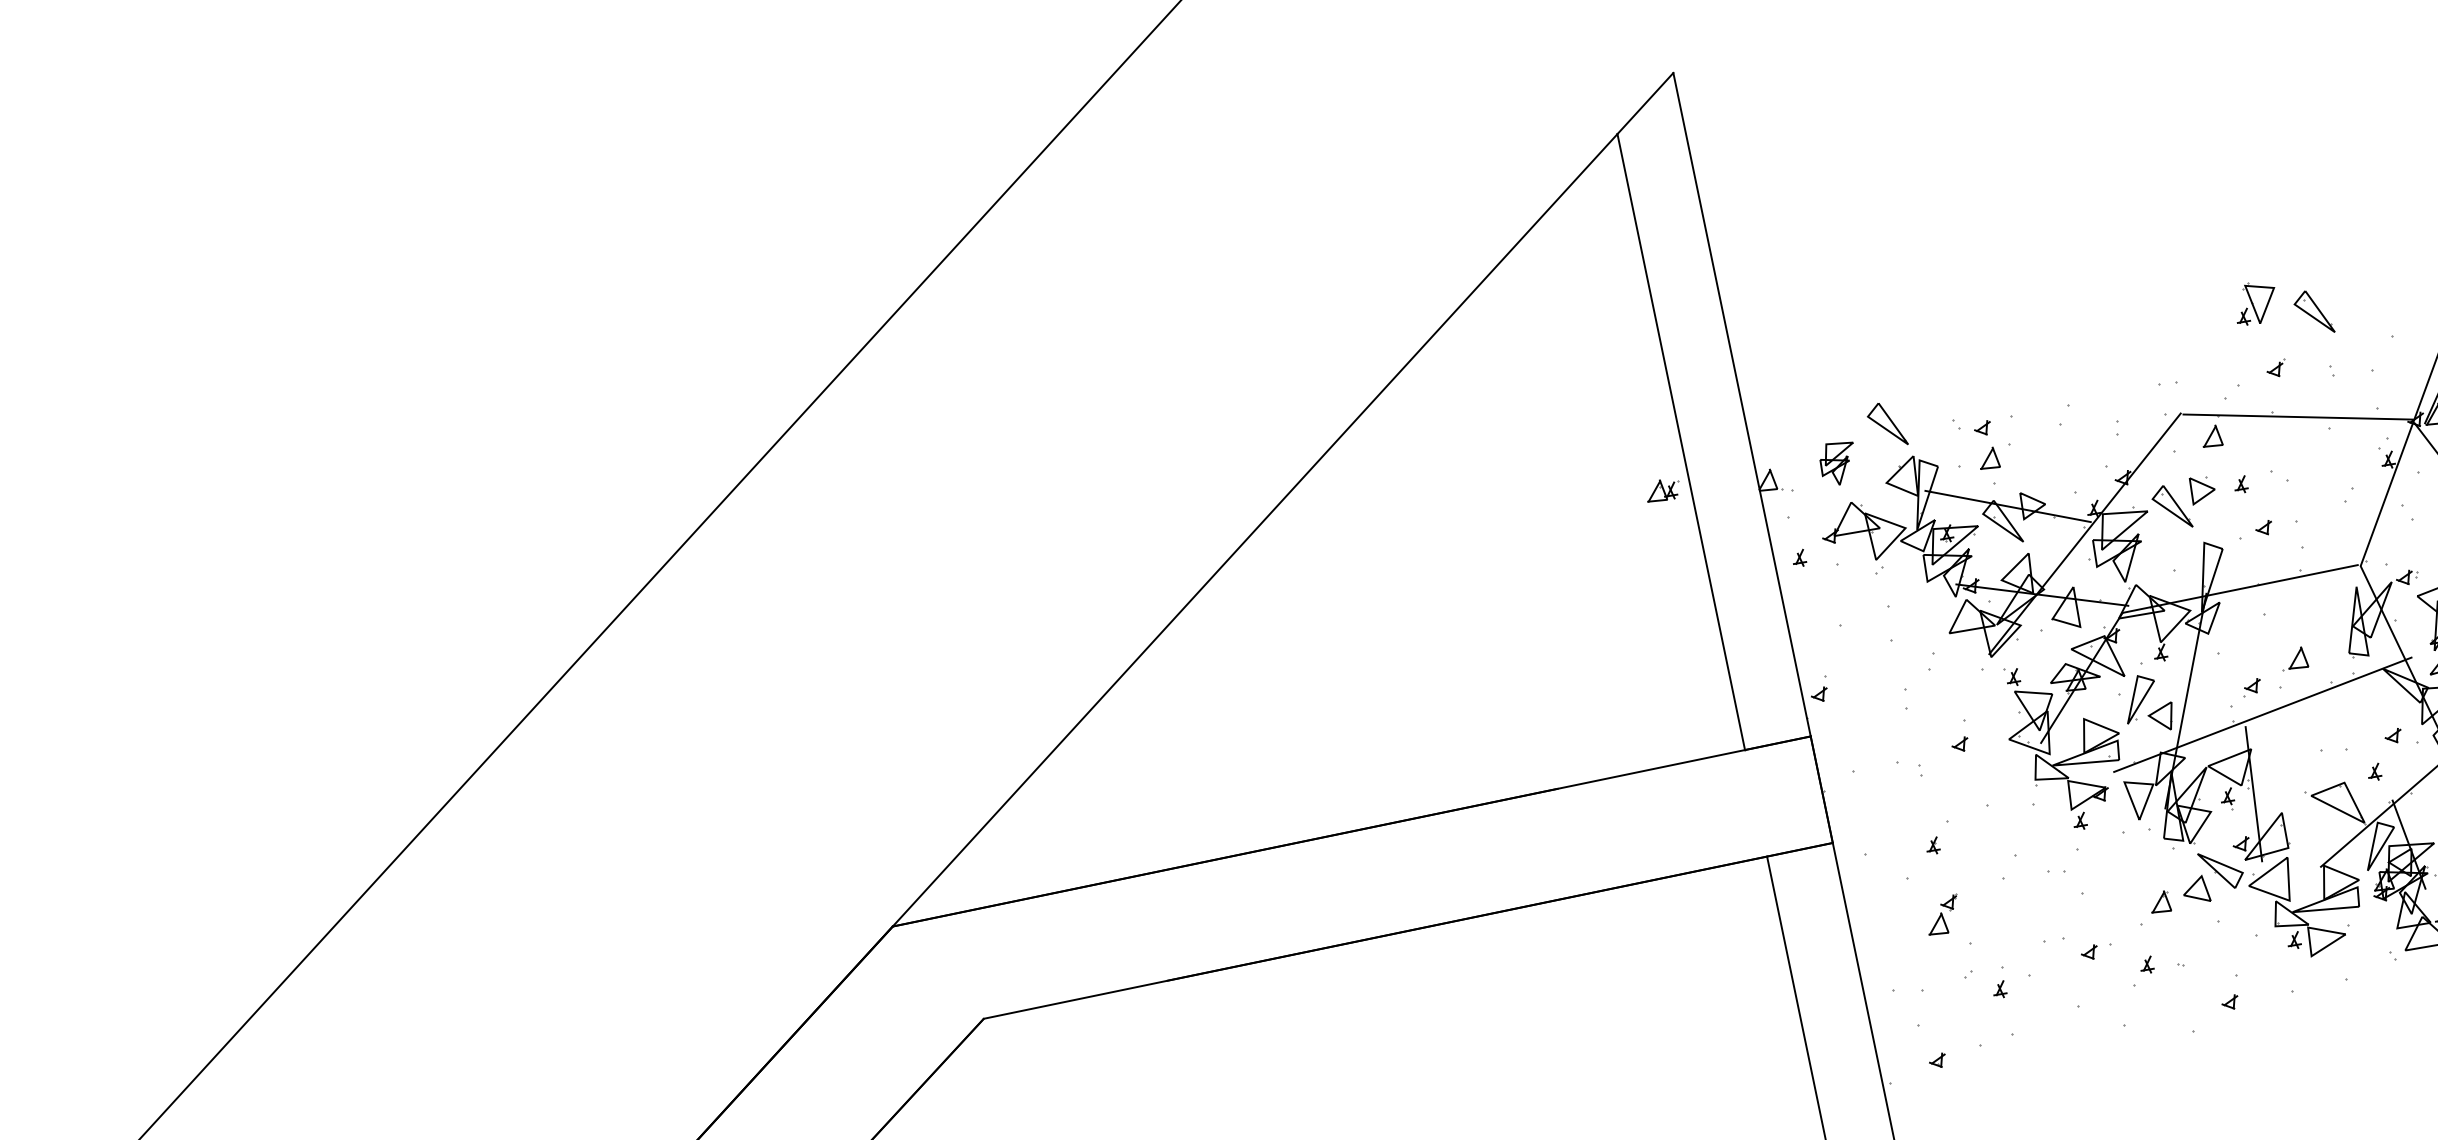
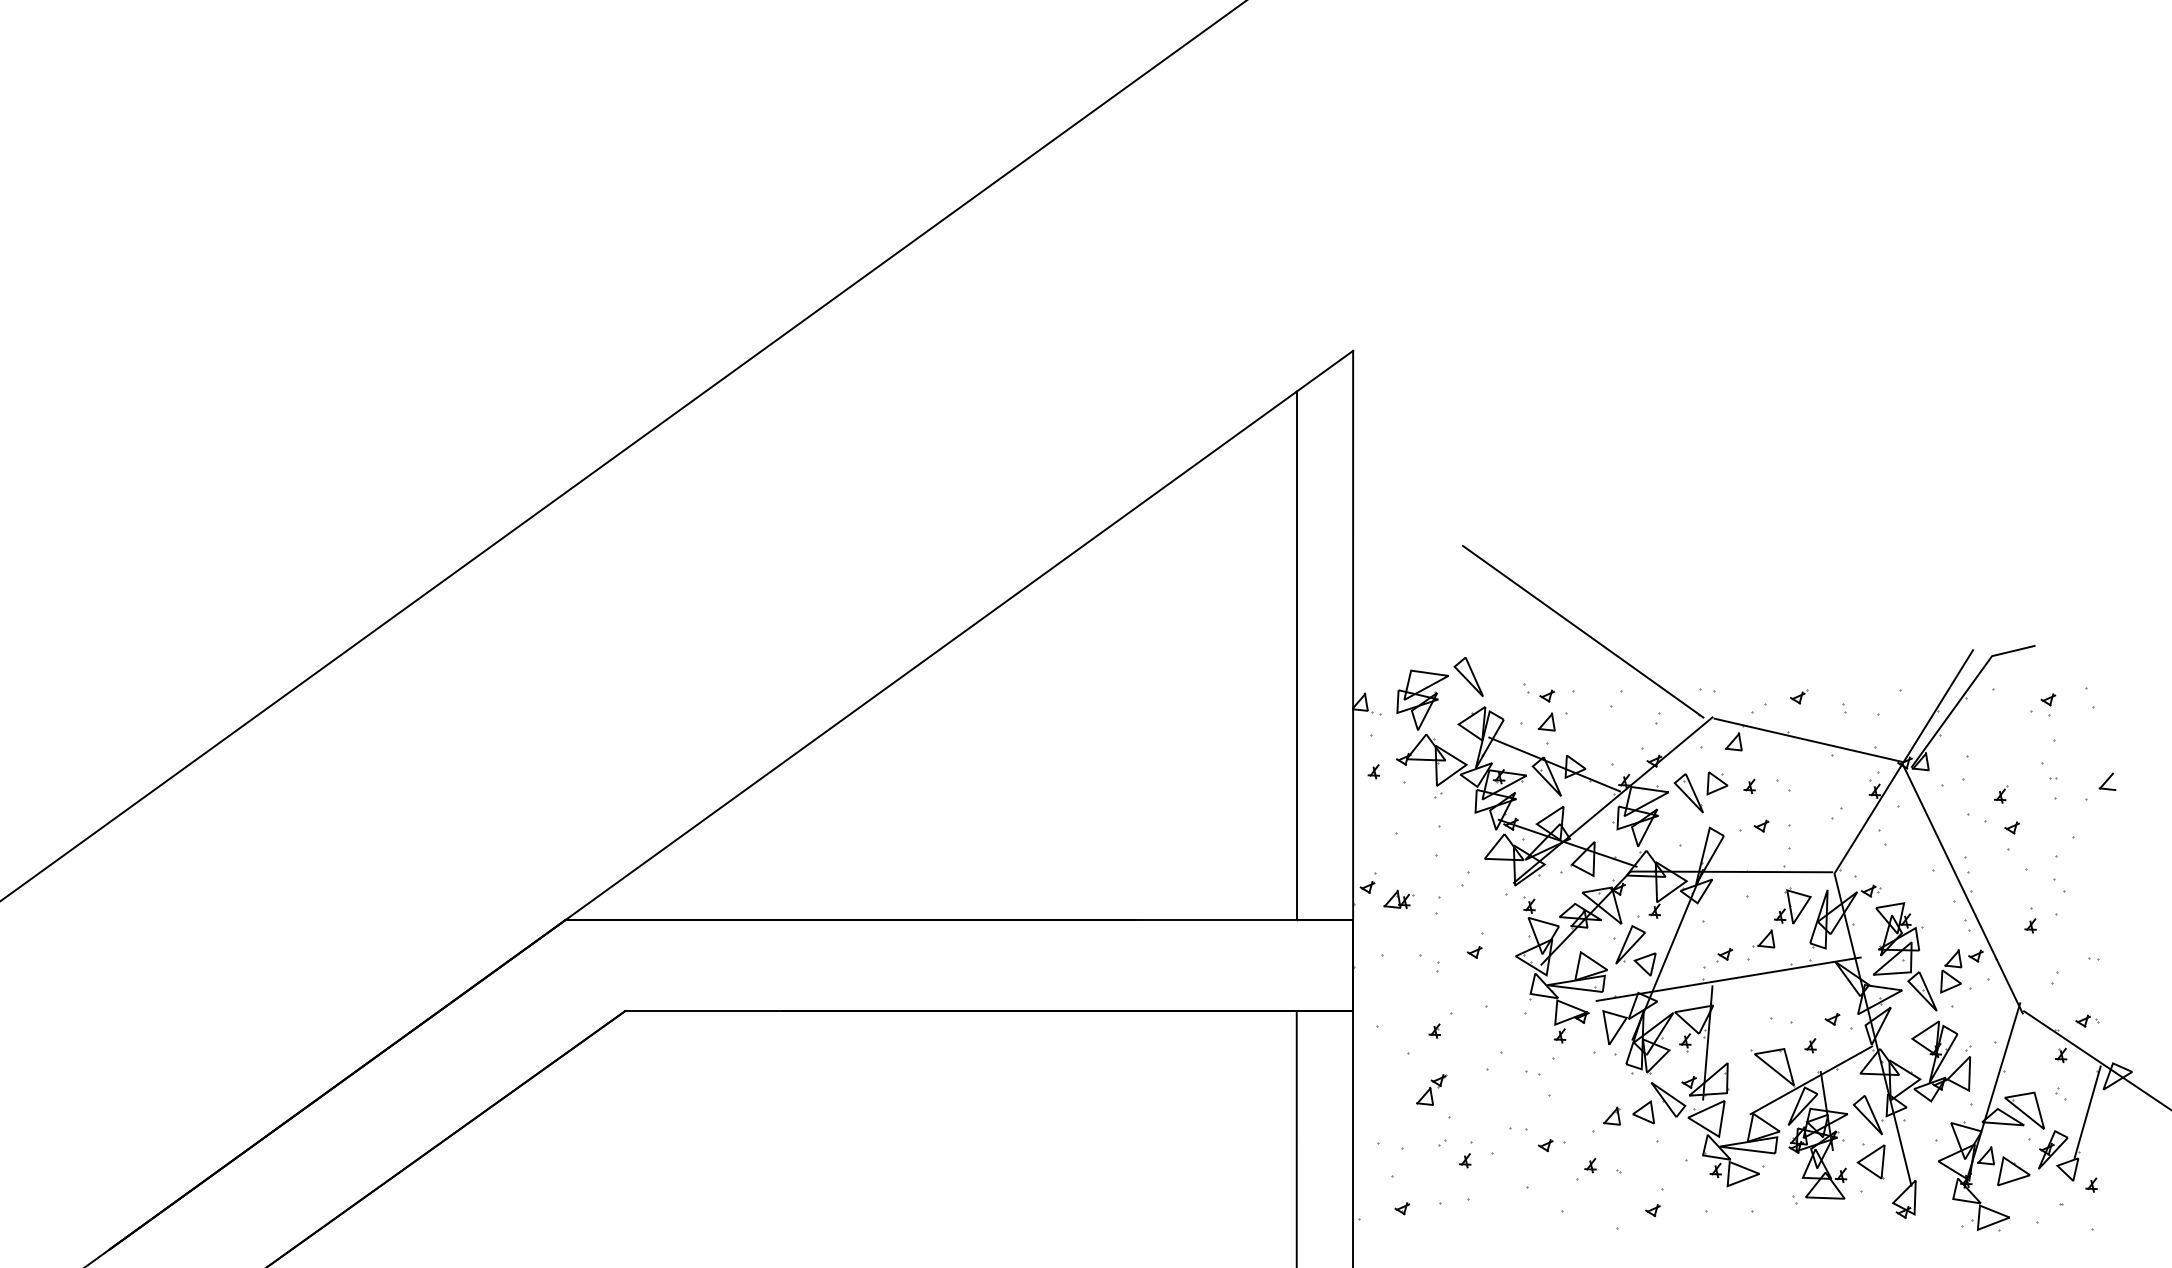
part: (2254, 302) -> (1792, 905), moved
part: (2313, 313) -> (1838, 657), removed
line: (2008, 344) -> (1582, 631), added
part: (1838, 462) -> (1422, 699), size x1.67
part: (1662, 489) -> (1398, 898), moved

